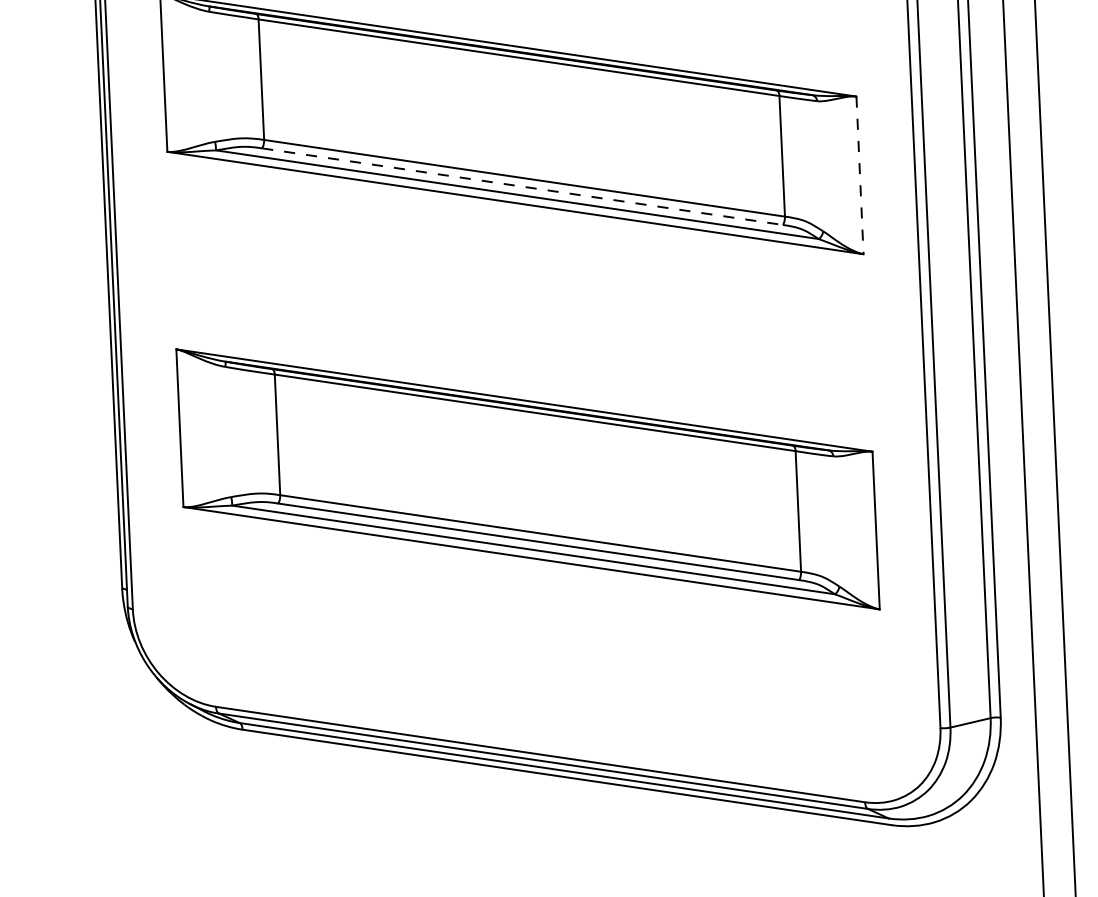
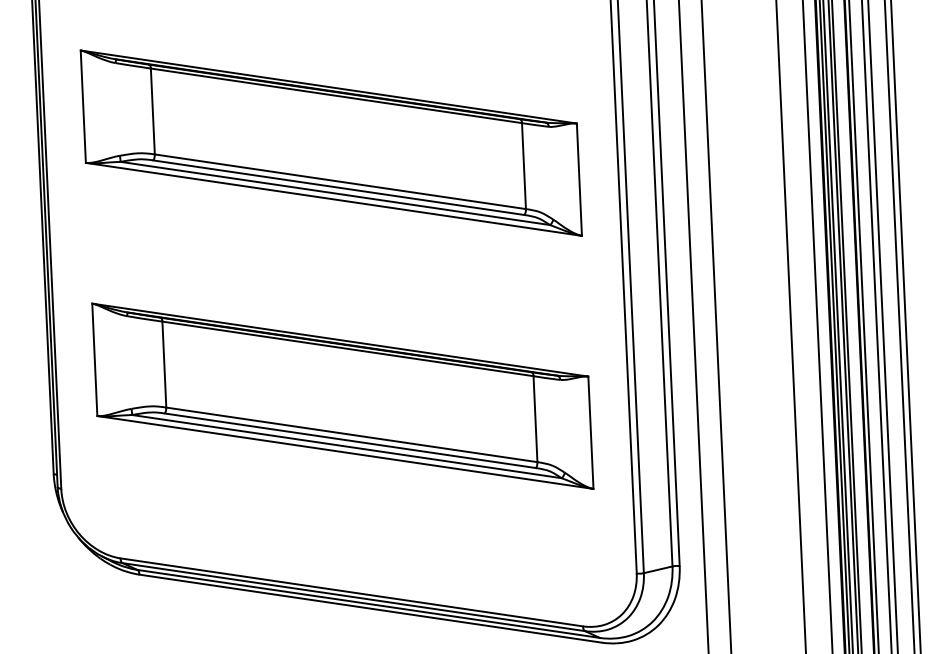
line: (860, 176) -> (579, 180), dashed -> solid
line: (521, 186) -> (338, 187), dashed -> solid

